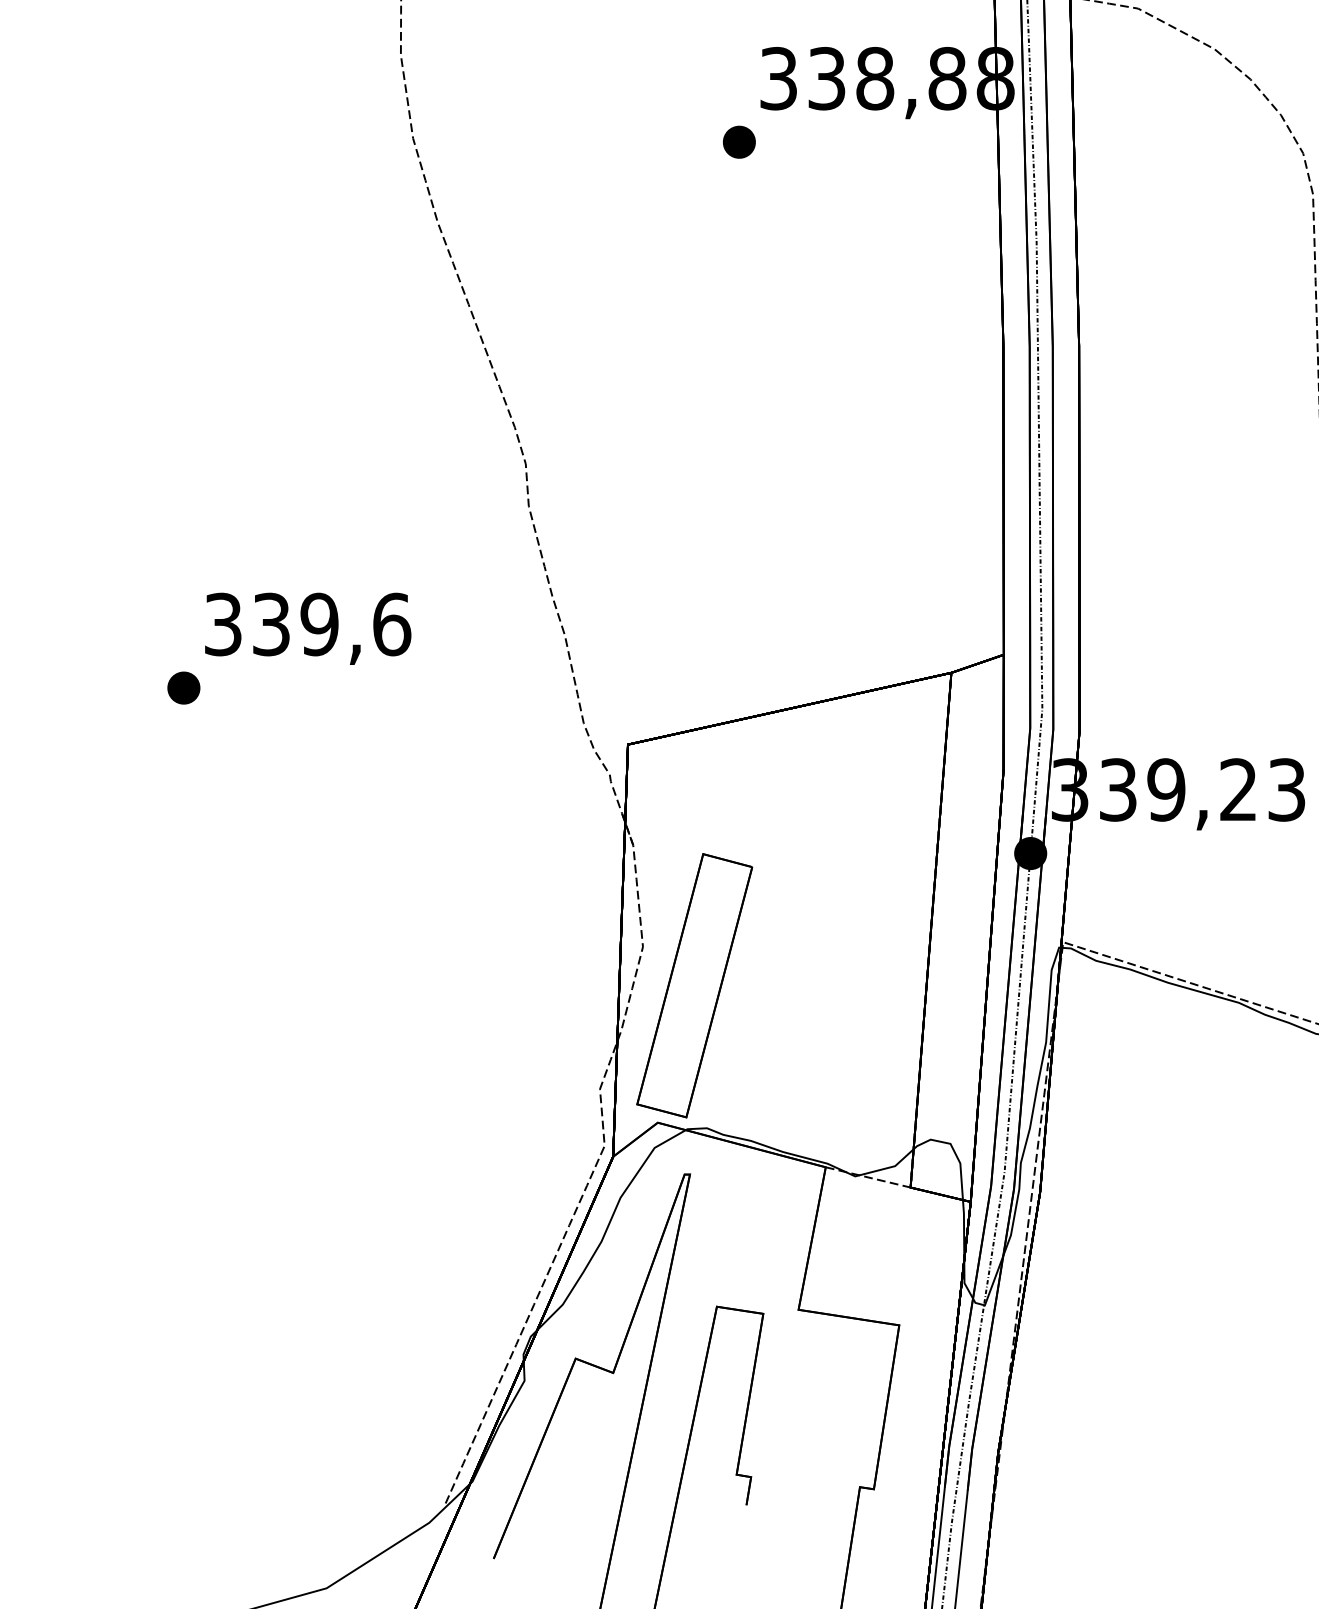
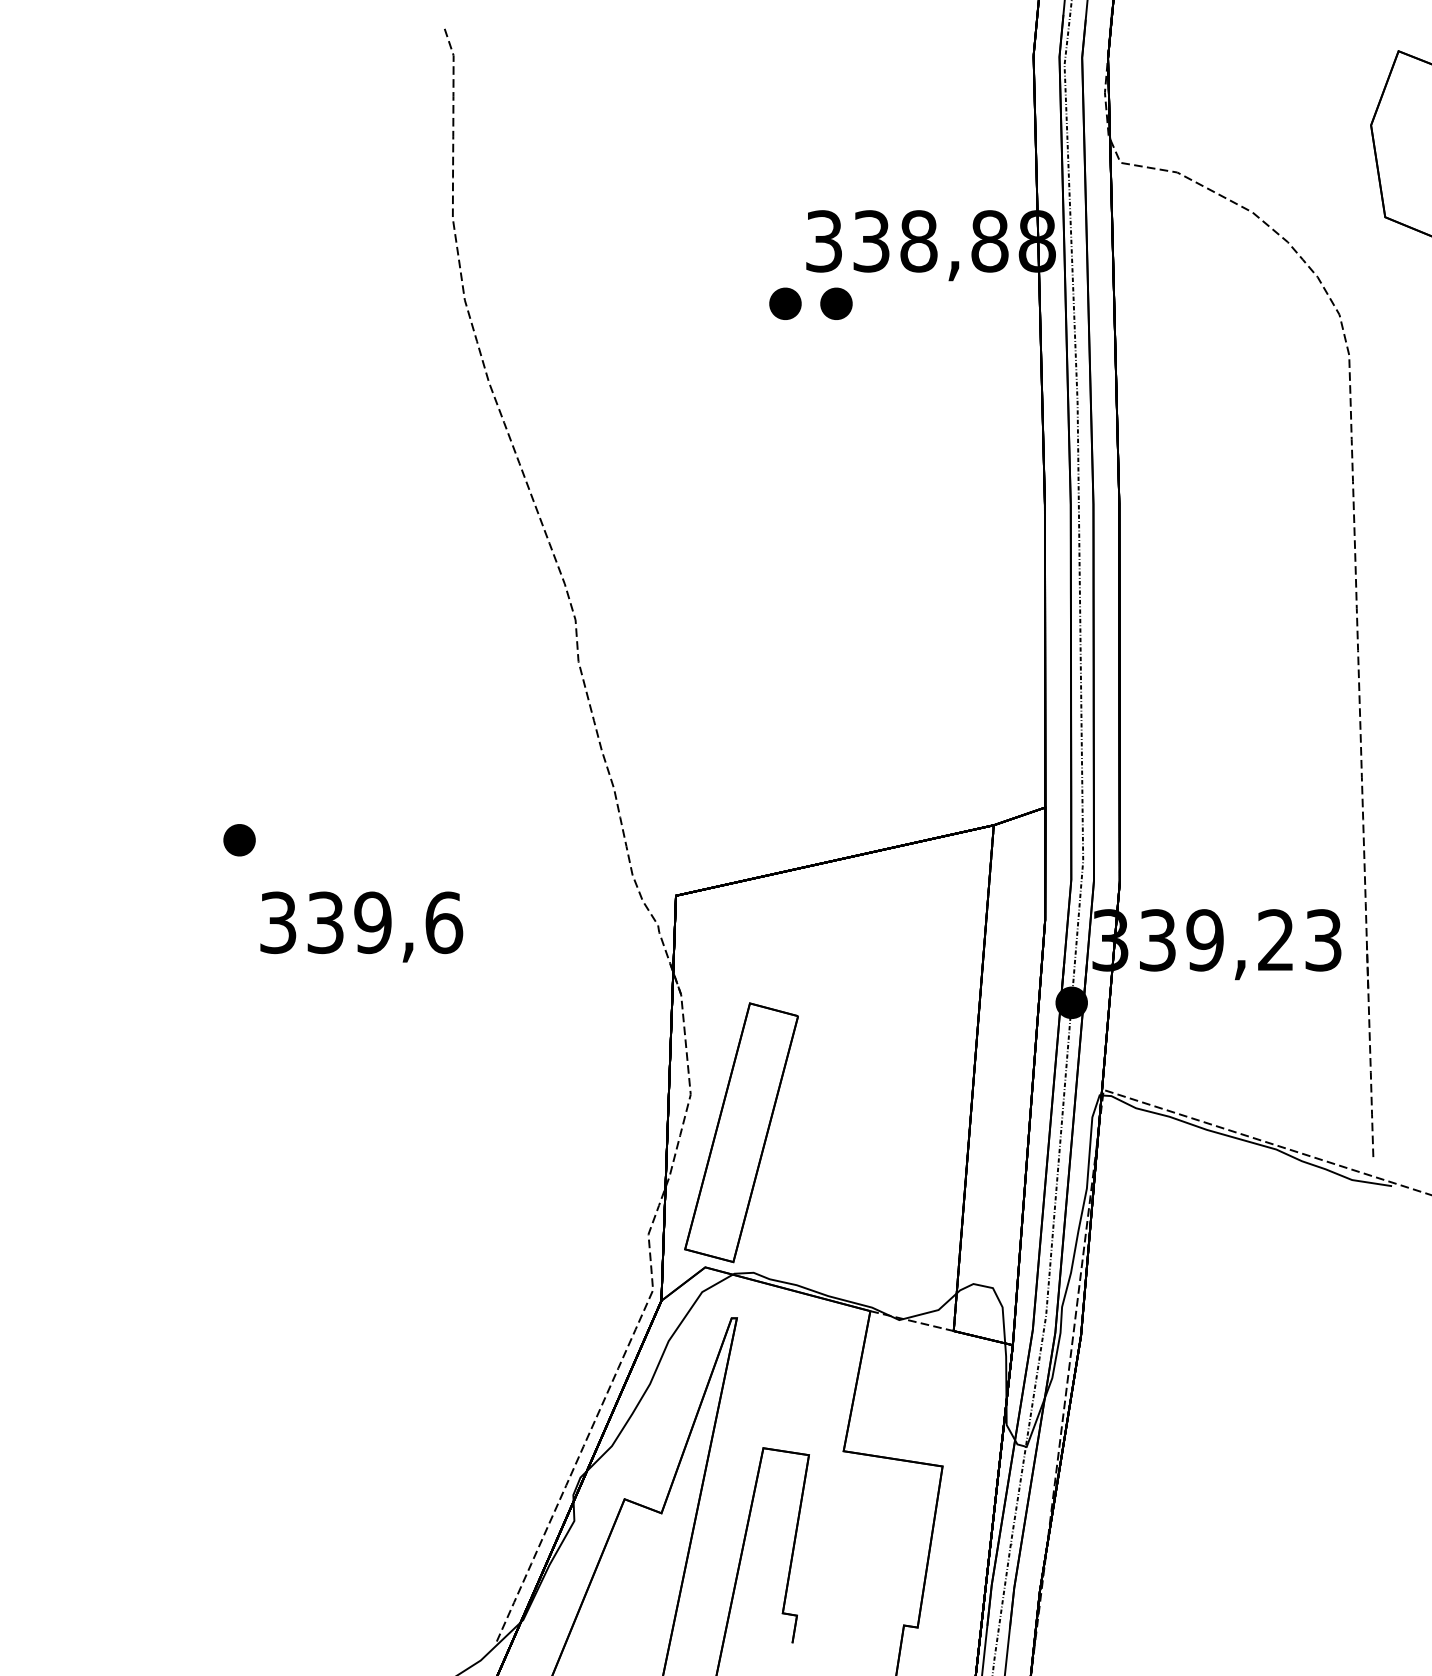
part: (791, 141) -> (836, 303), added
text: (307, 628) -> (361, 926), moved

